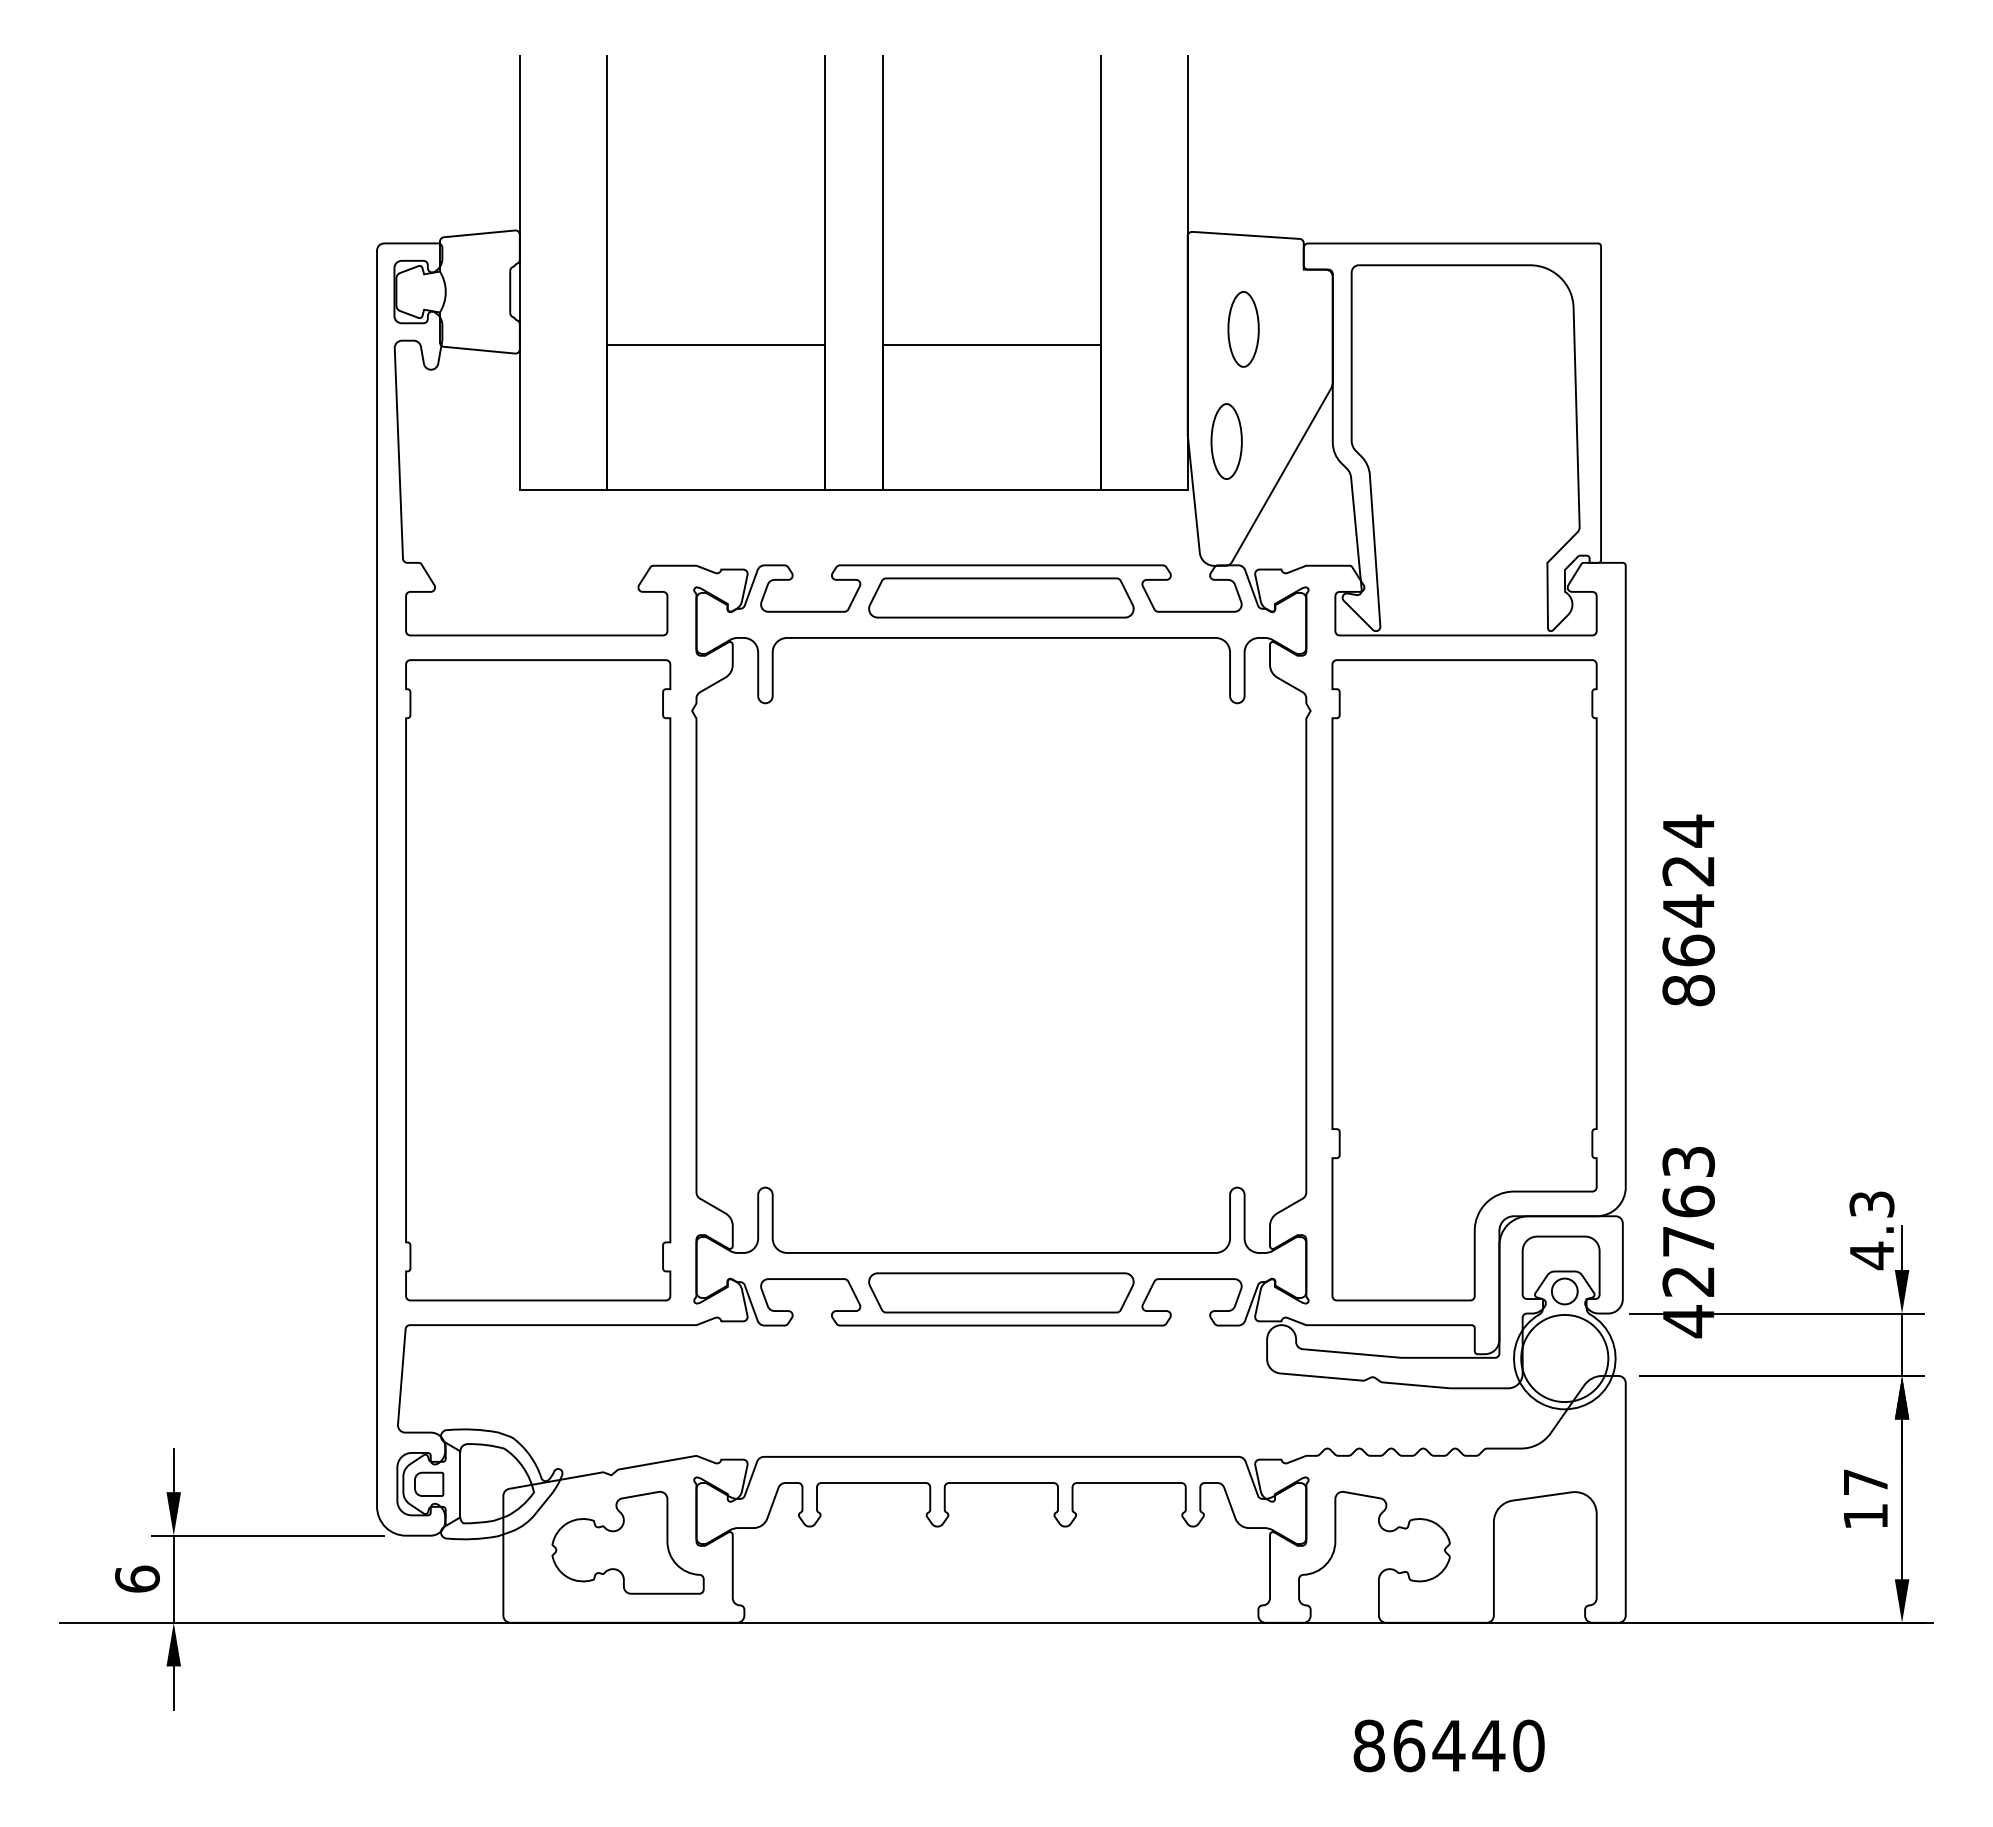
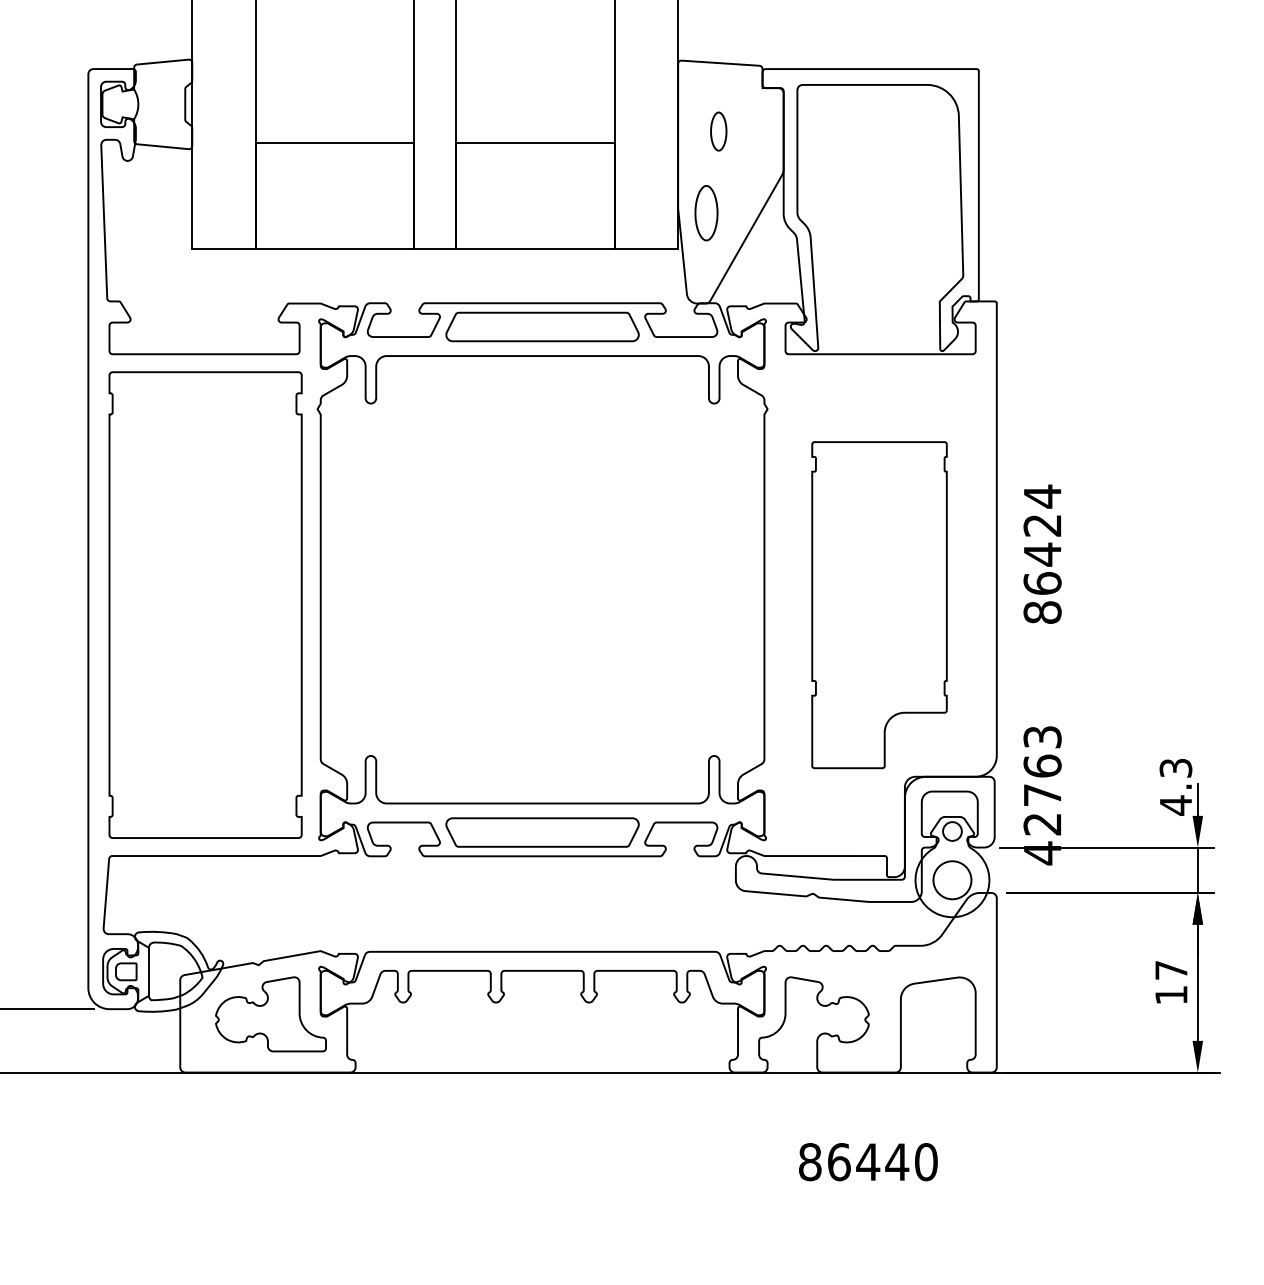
part: (1243, 329) -> (718, 131), size x0.7
part: (1464, 980) -> (879, 605), size x0.7
circle: (1564, 1358) -> (952, 880), size x0.6

